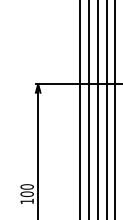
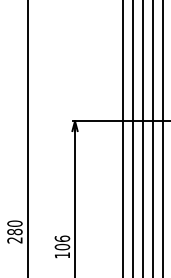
text: (26, 186) -> (61, 238), 100 -> 106

